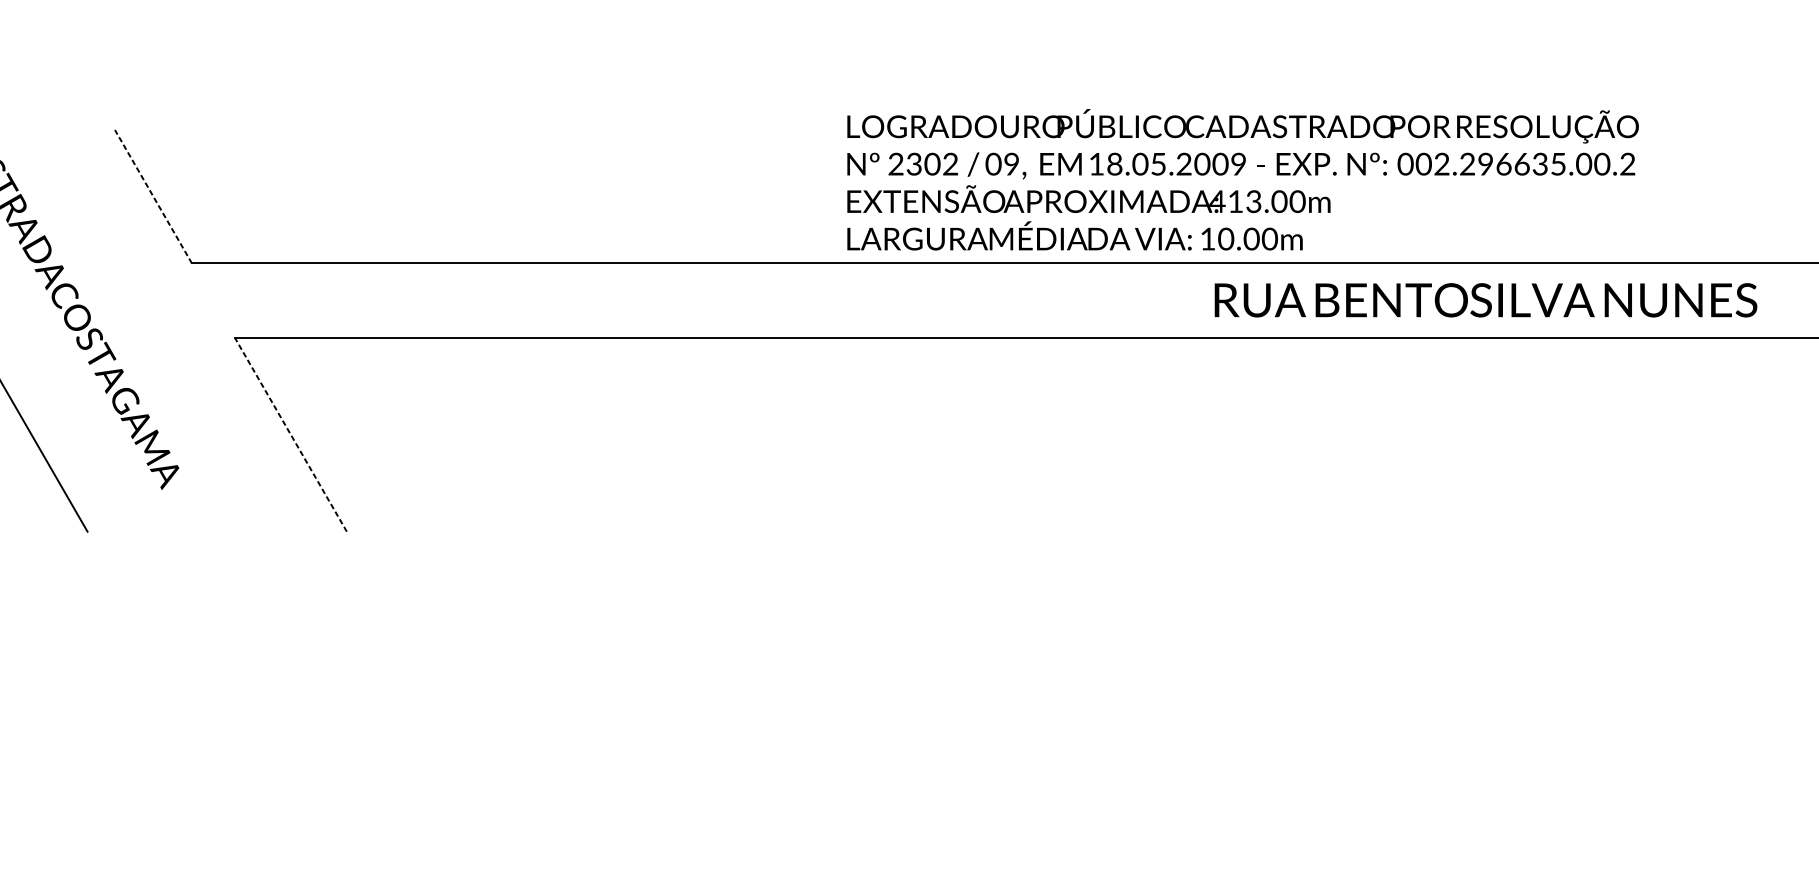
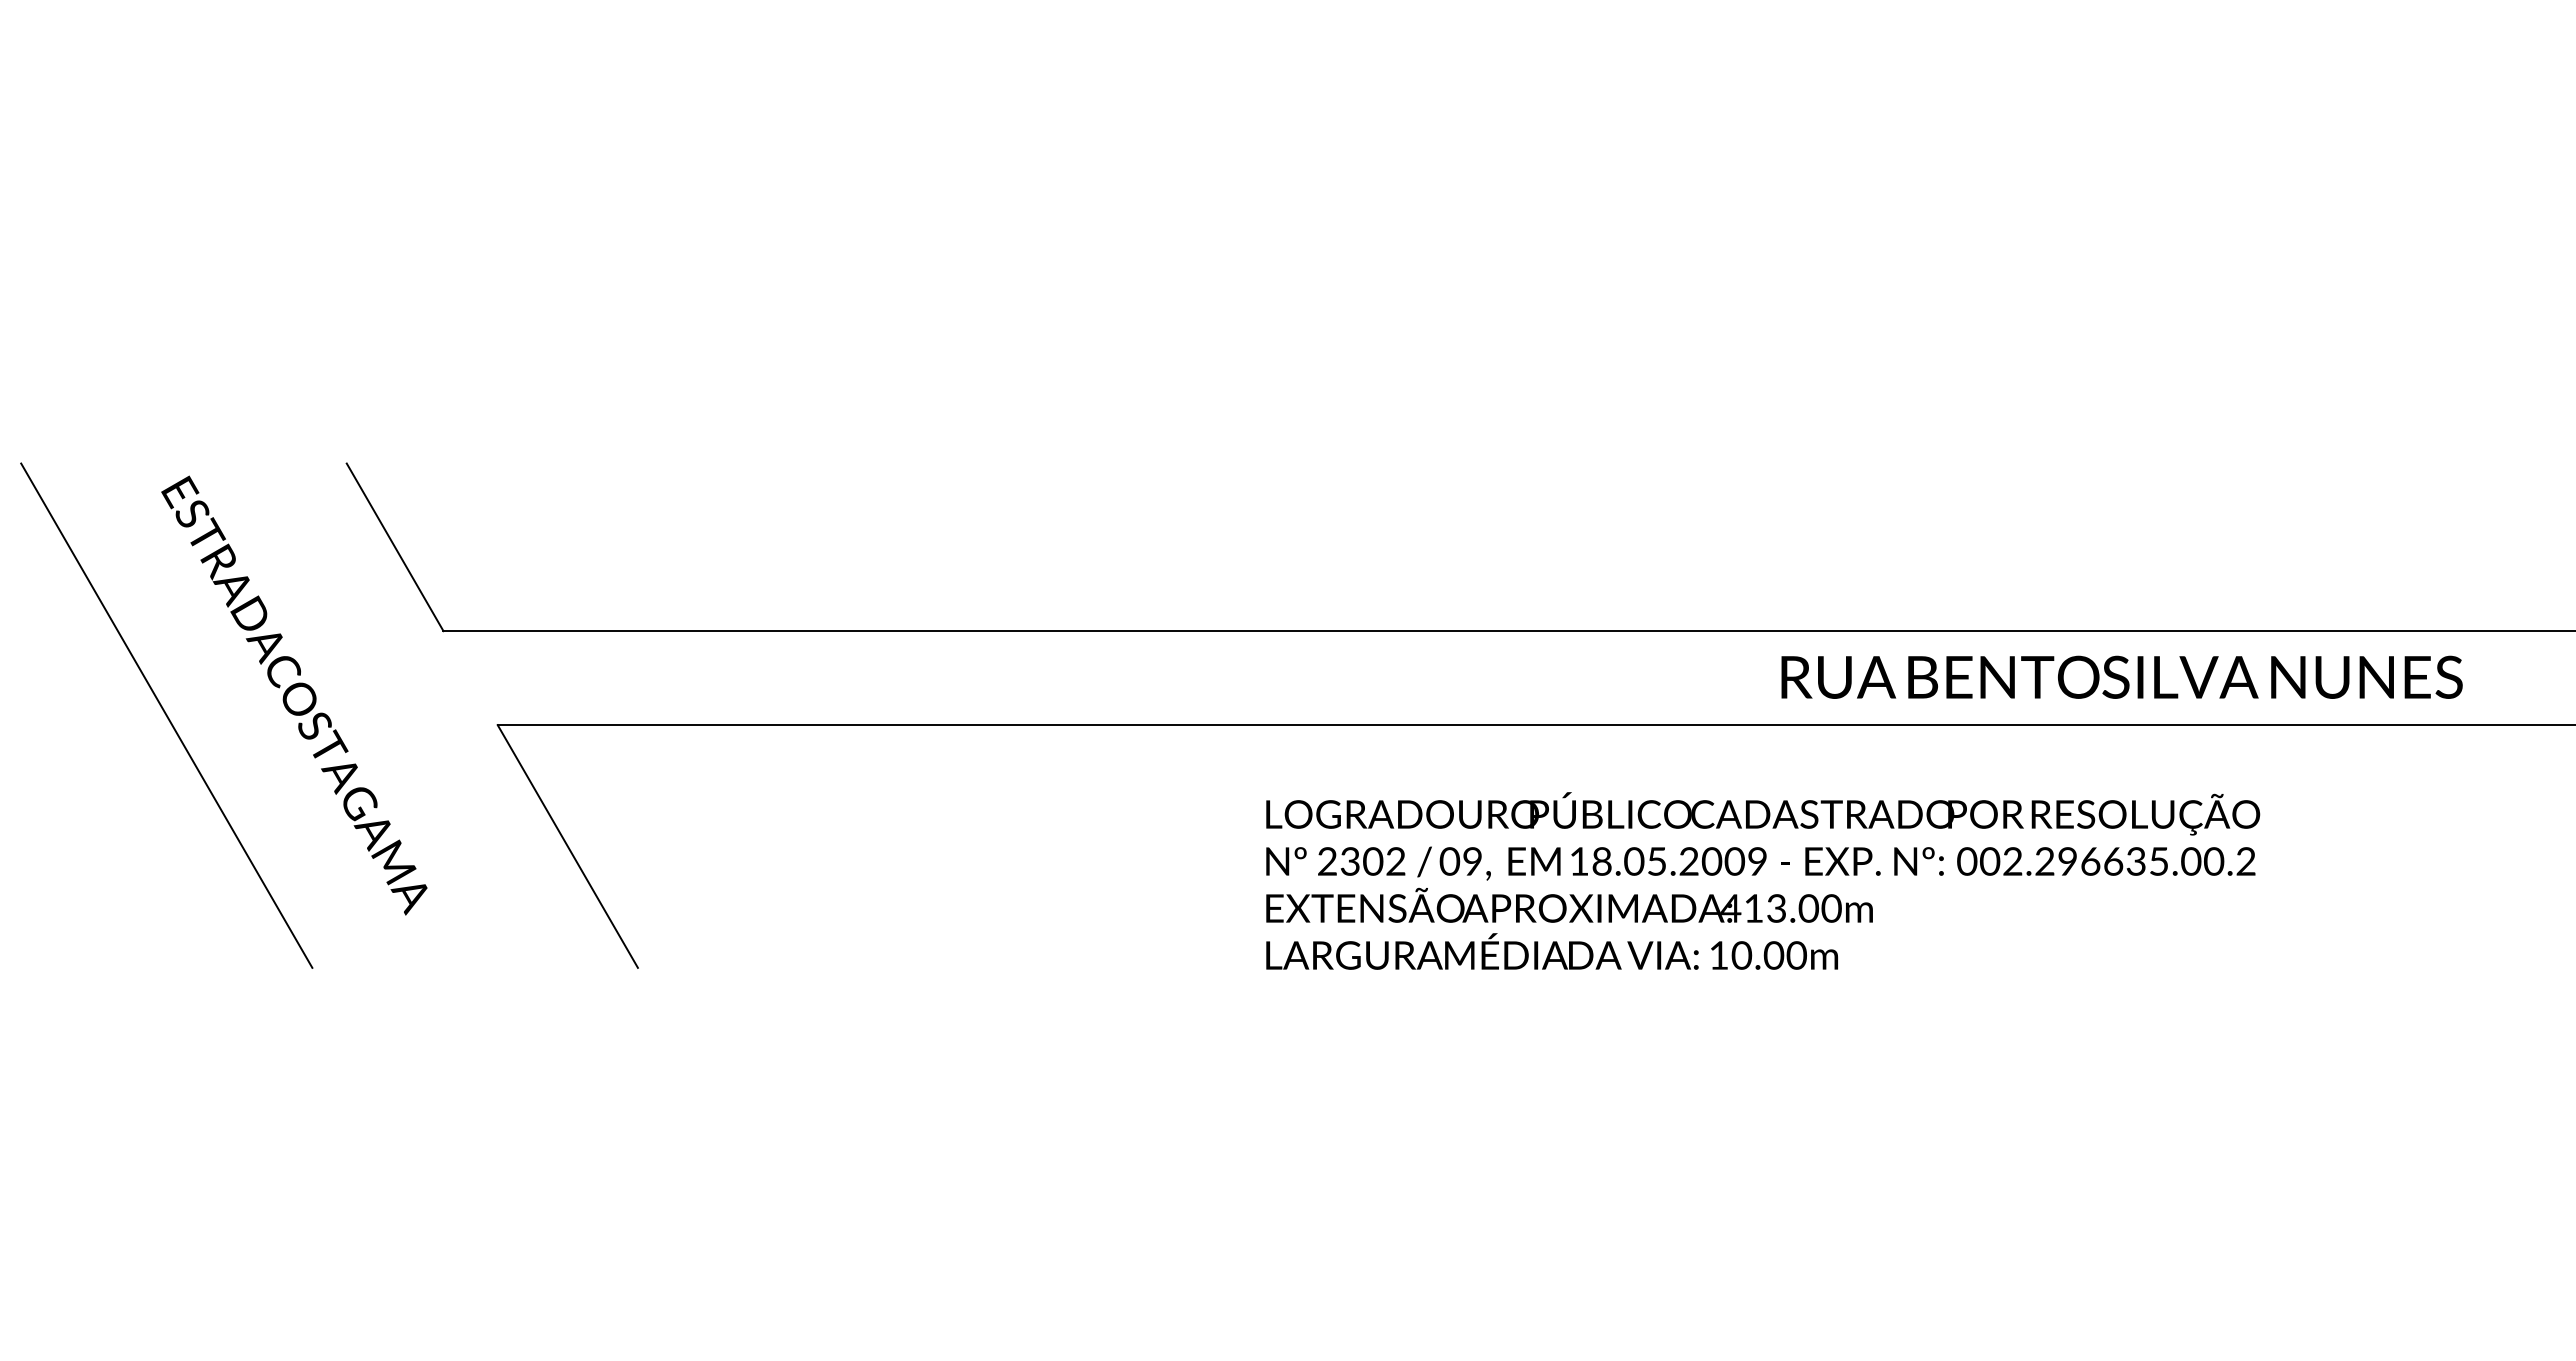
text: (1243, 179) -> (1763, 880), moved
line: (153, 196) -> (395, 547), dashed -> solid
text: (1485, 299) -> (2121, 676), moved
line: (290, 435) -> (567, 846), dashed -> solid

